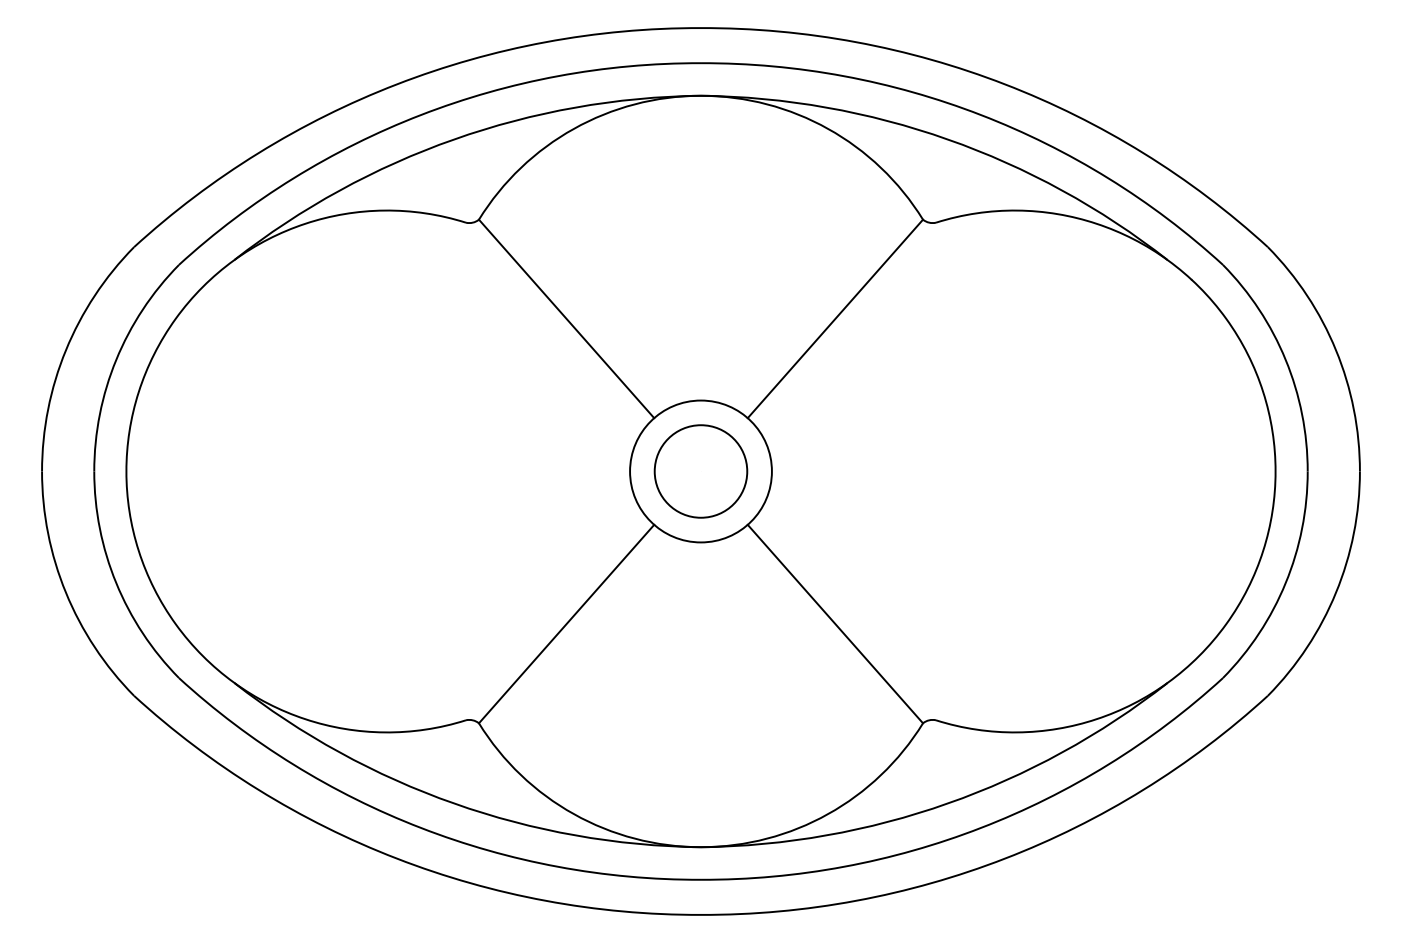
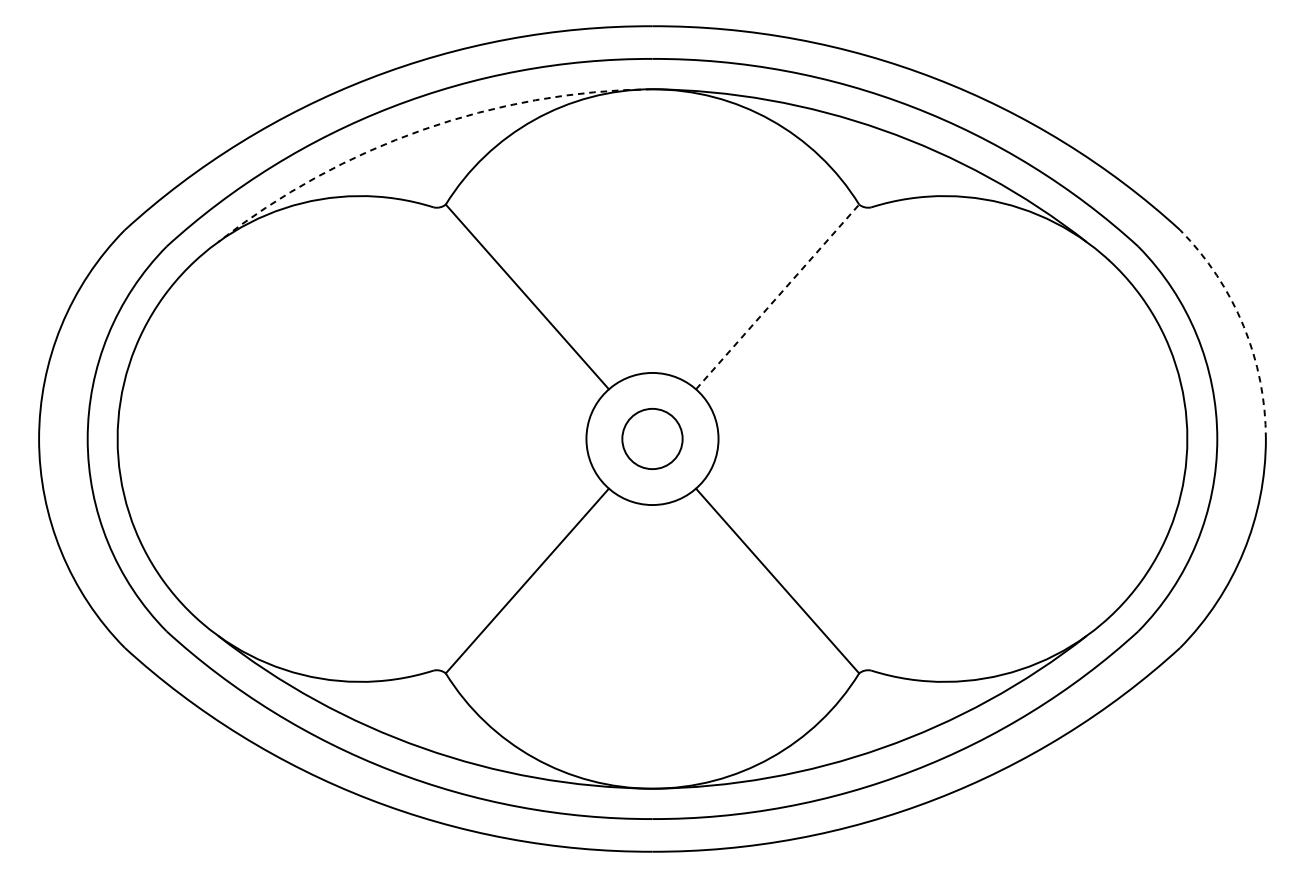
arc: (454, 139) -> (423, 129), solid -> dashed
line: (835, 318) -> (777, 296), solid -> dashed
arc: (1336, 350) -> (1244, 326), solid -> dashed
circle: (700, 471) -> (652, 439), size x0.7

